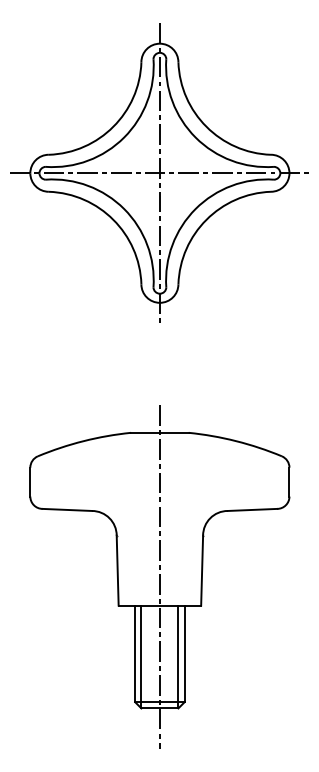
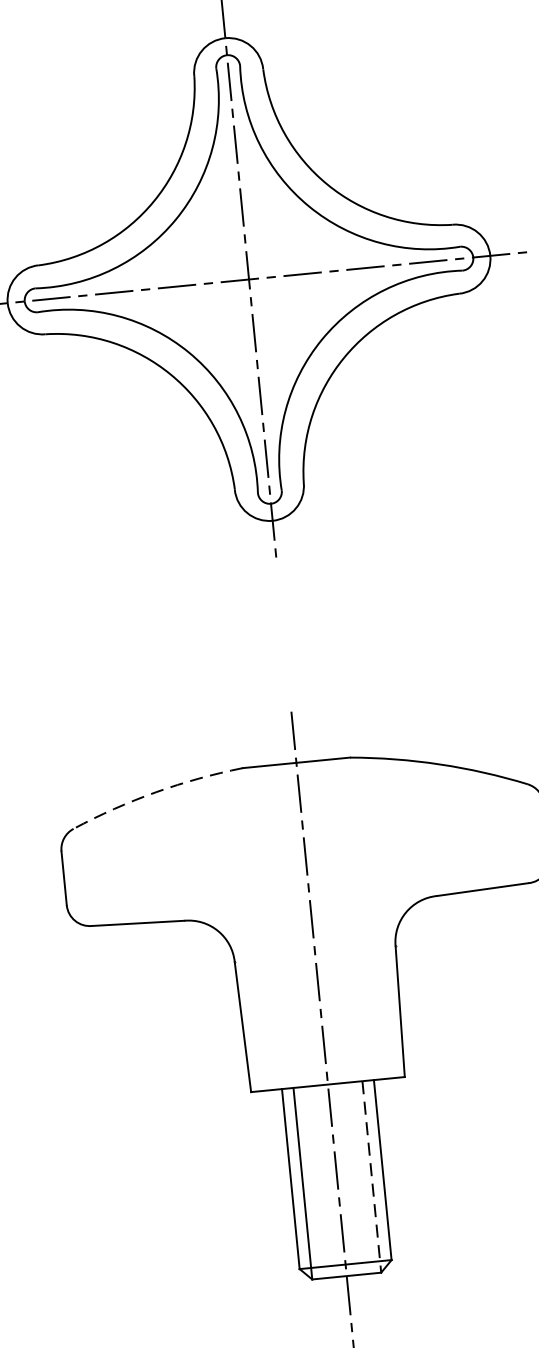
arc: (83, 441) -> (155, 792), solid -> dashed
line: (178, 657) -> (372, 1177), solid -> dashed

